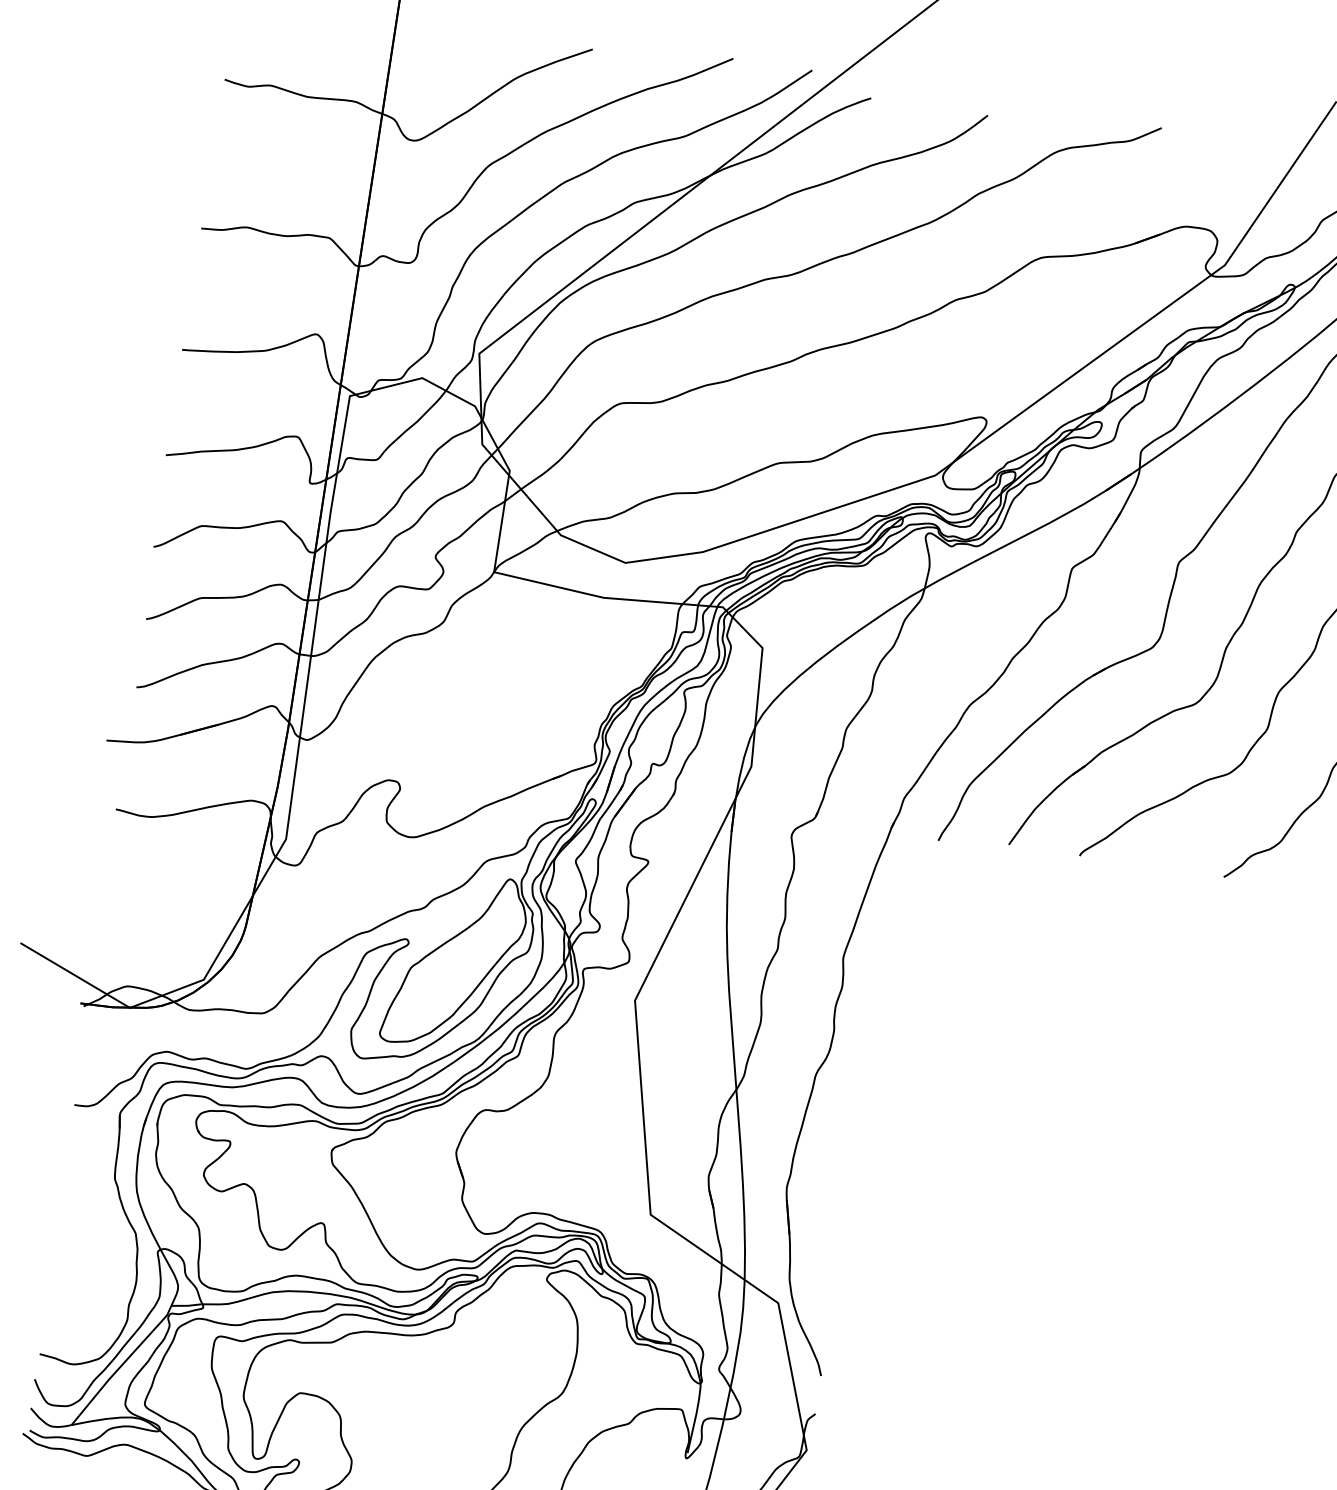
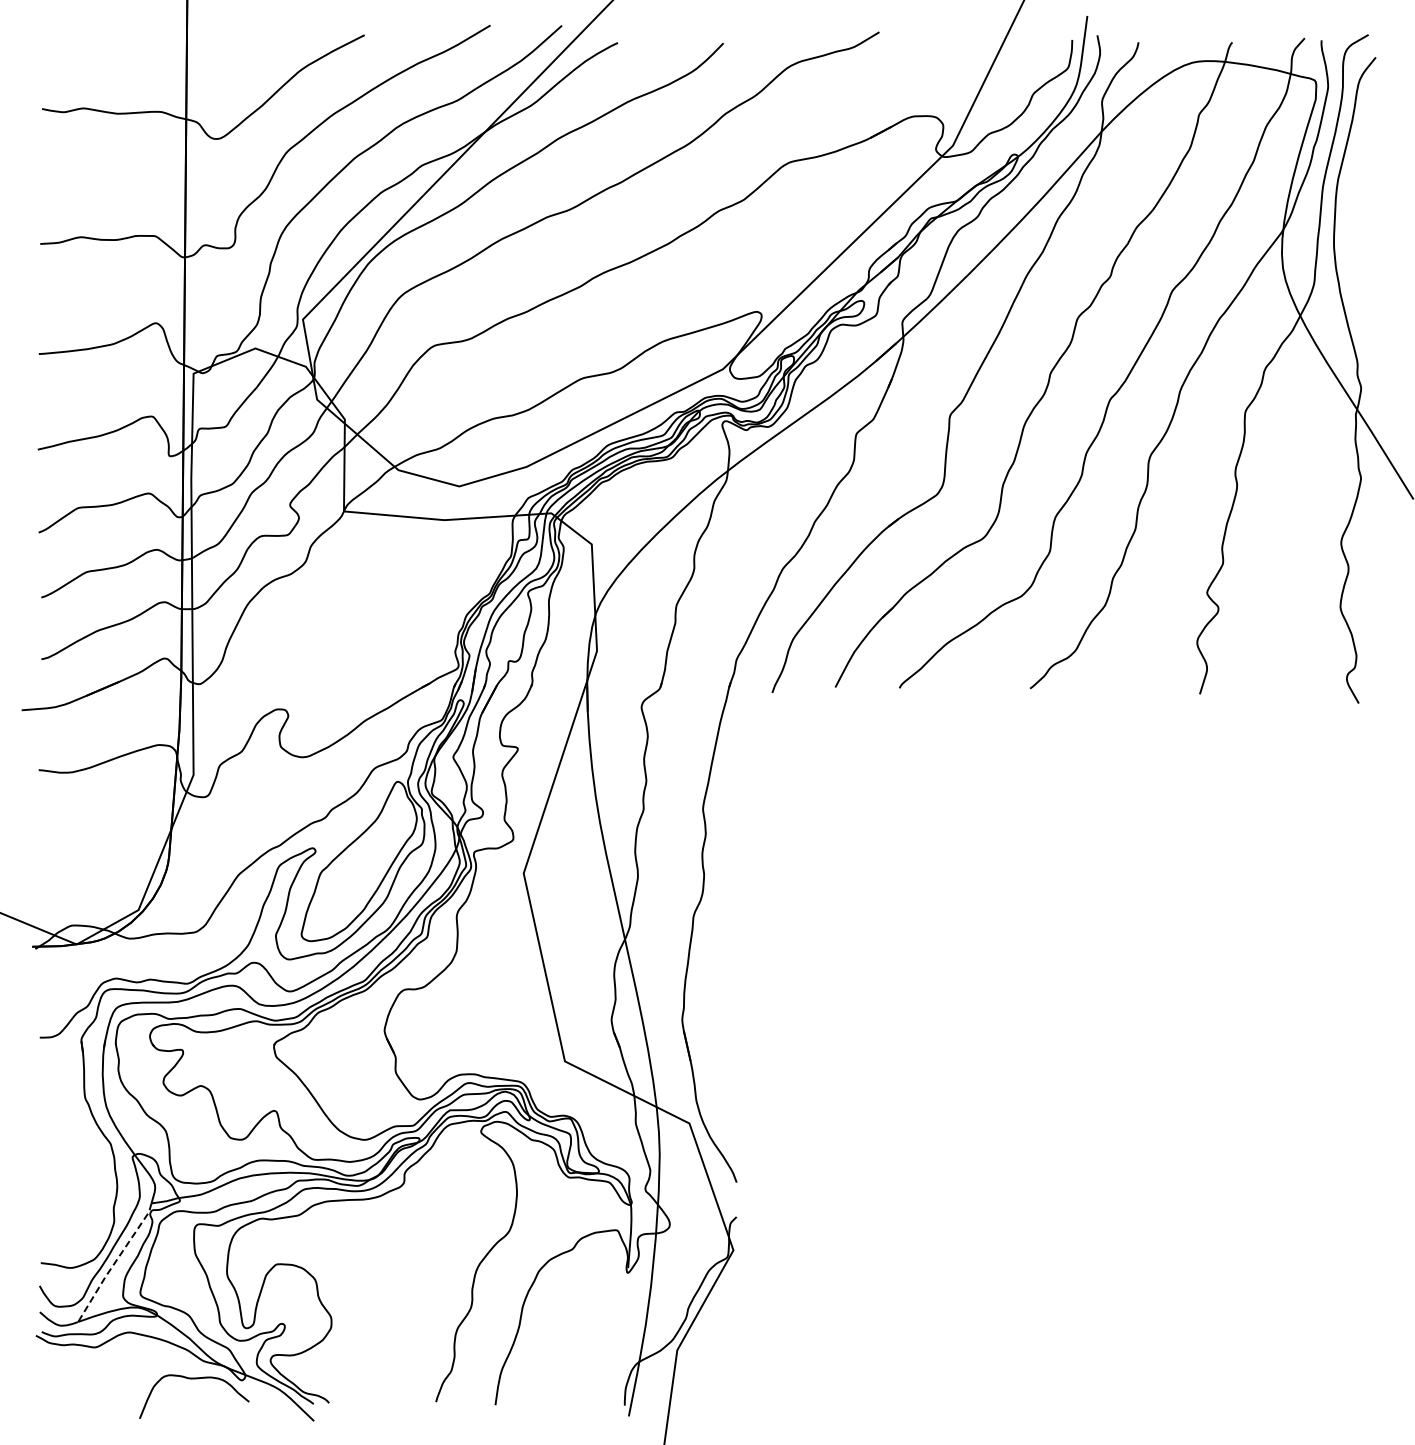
line: (121, 1365) -> (114, 1262), solid -> dashed

